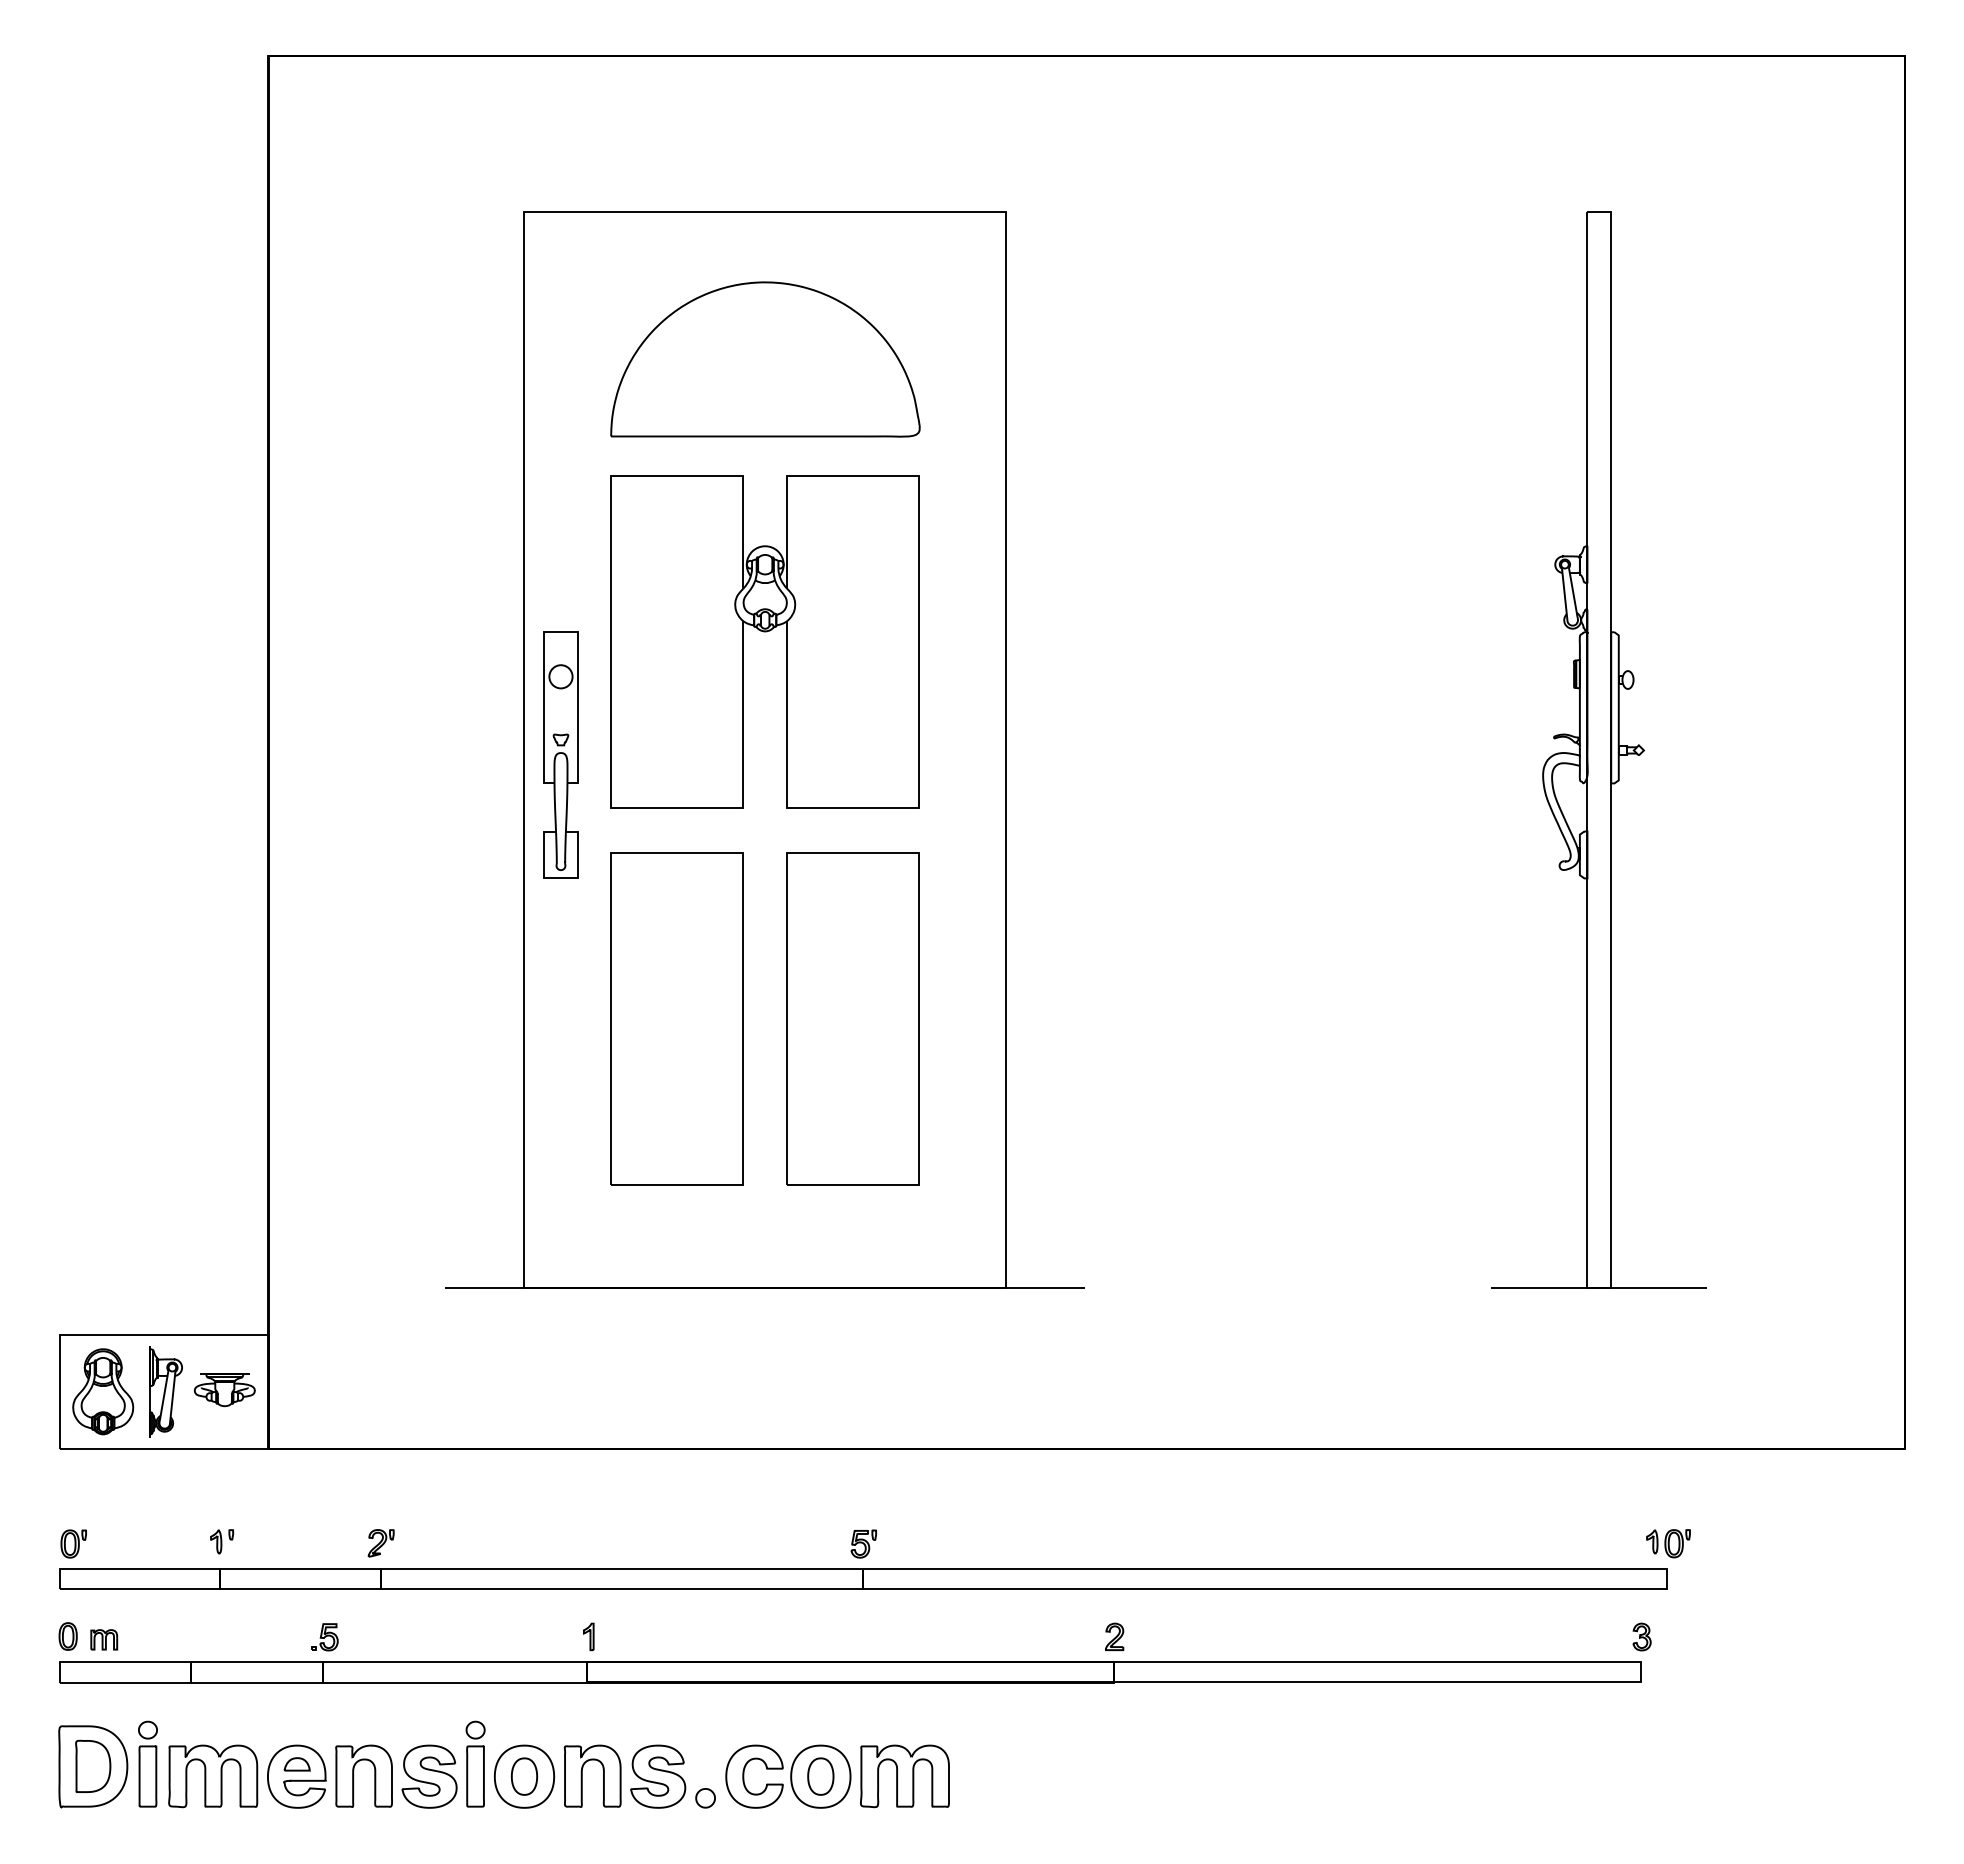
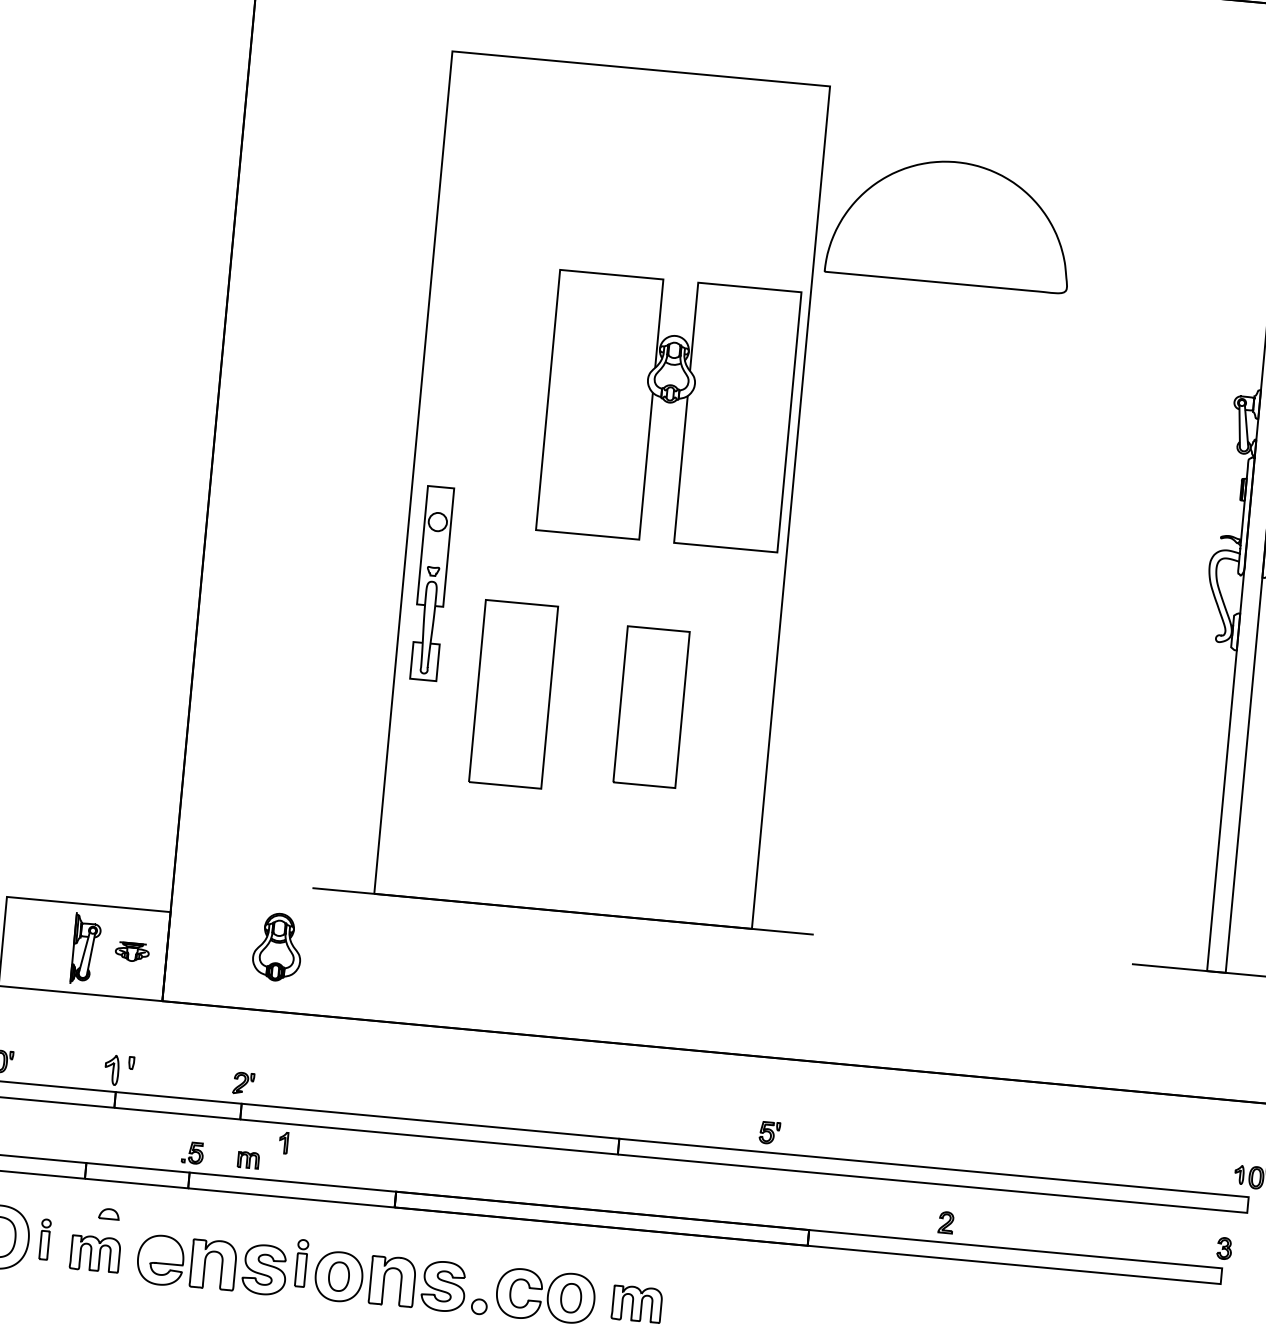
part: (765, 359) -> (951, 222), moved
part: (764, 632) -> (668, 403), moved
part: (560, 754) -> (431, 582), moved
part: (676, 1018) -> (513, 693), size x0.7
part: (852, 1018) -> (651, 706), size x0.6
part: (224, 1390) -> (132, 952), size x0.7
part: (103, 1391) -> (277, 947), moved
part: (221, 1541) -> (118, 1070), size x1.6
part: (863, 1543) -> (769, 1132), moved
part: (588, 1636) -> (283, 1142), moved
part: (1114, 1636) -> (946, 1222), moved
part: (104, 1639) -> (248, 1159), moved
part: (147, 1763) -> (44, 1239), size x0.6
part: (475, 1763) -> (301, 1262), size x0.7
part: (296, 1764) -> (108, 1214), moved
part: (213, 1776) -> (95, 1253), size x0.7
part: (904, 1776) -> (636, 1304), size x0.7

